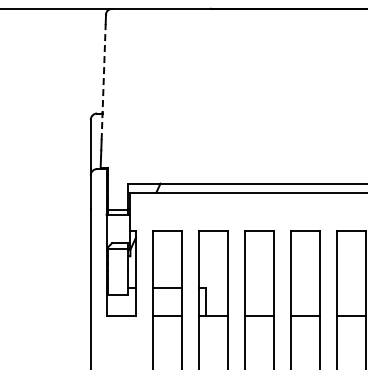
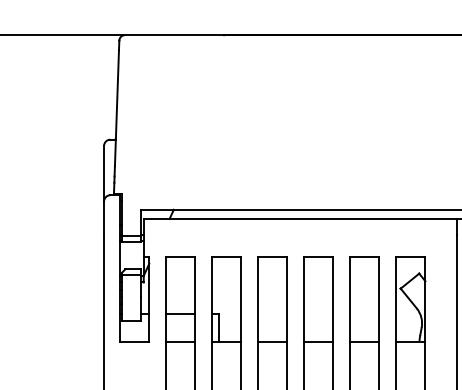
line: (103, 81) -> (116, 107), dashed -> solid

